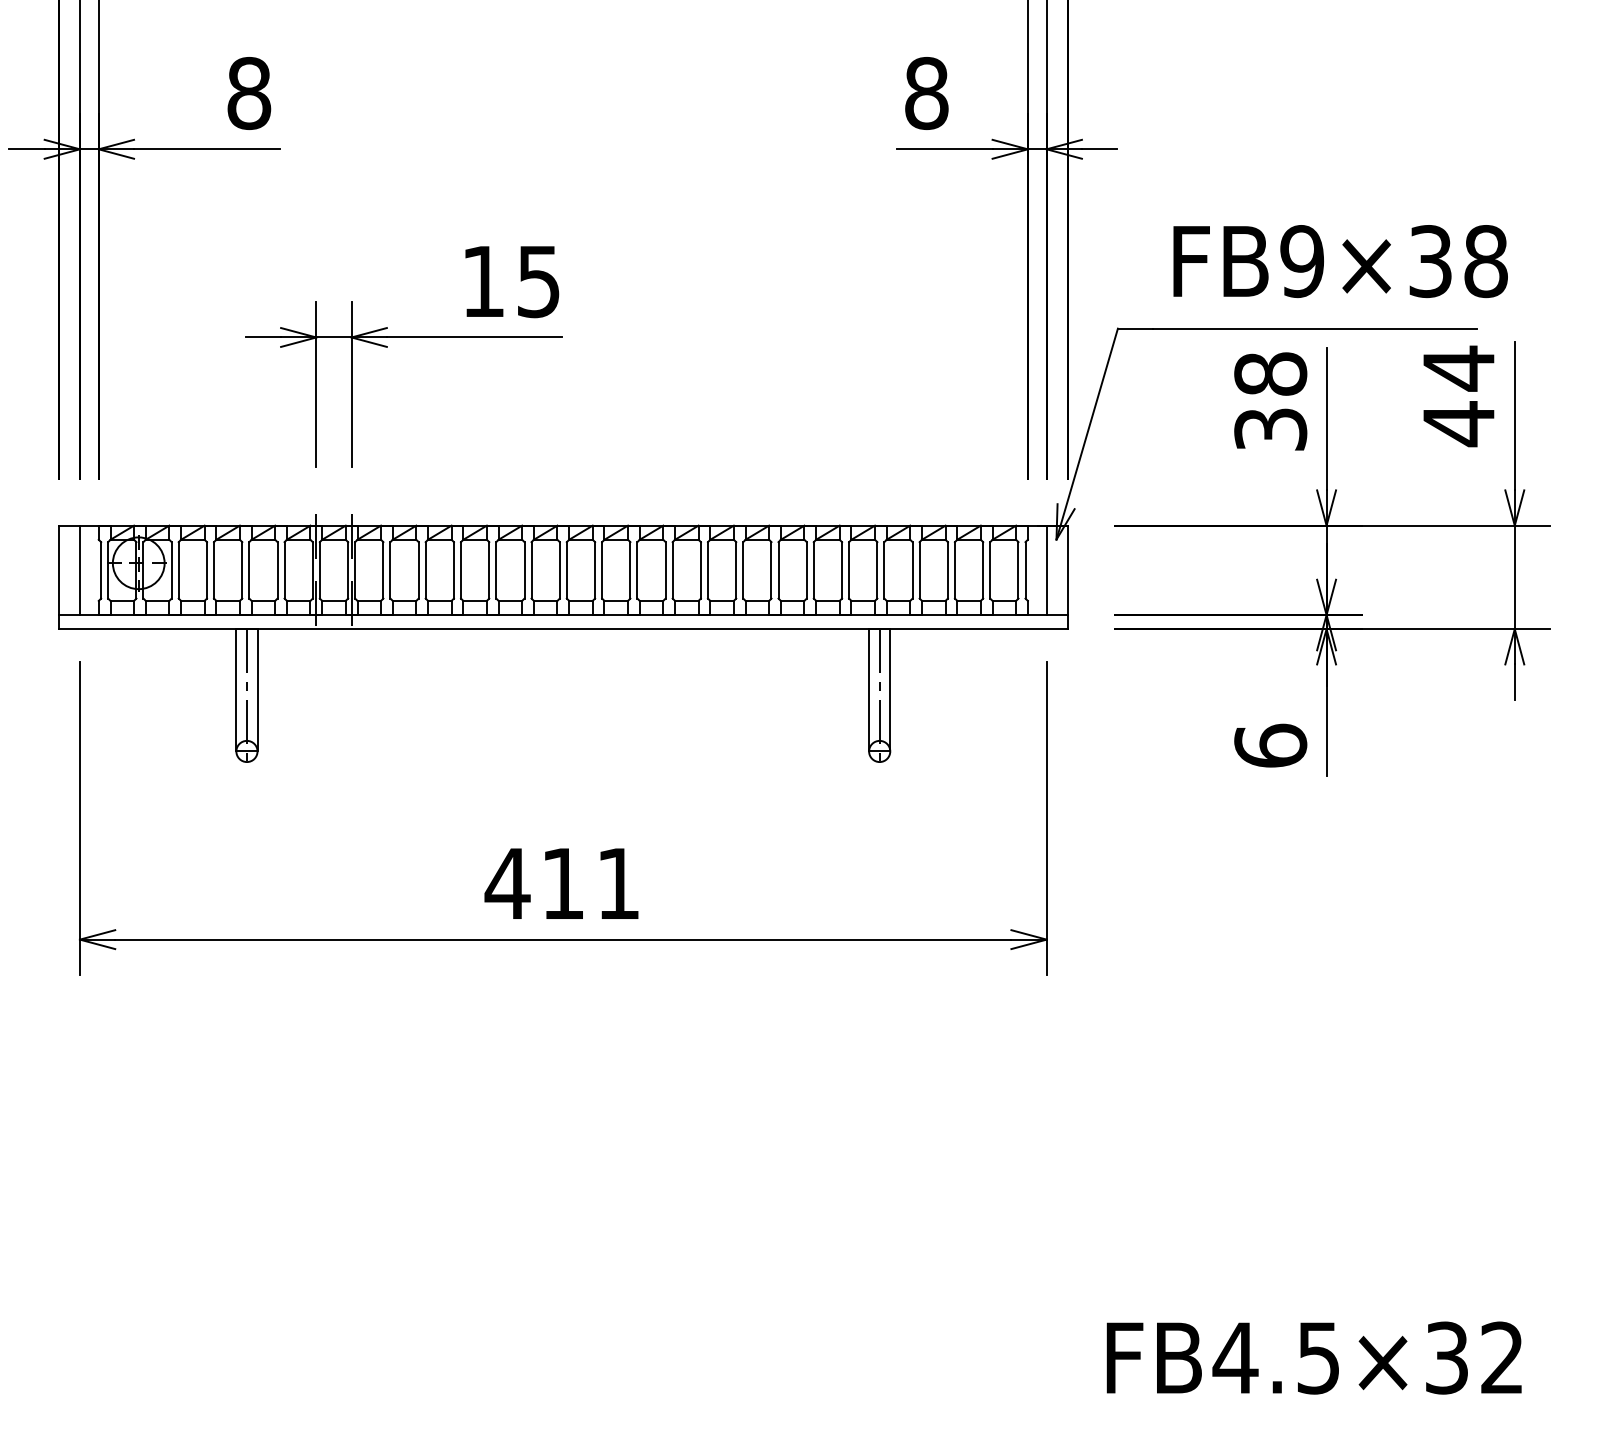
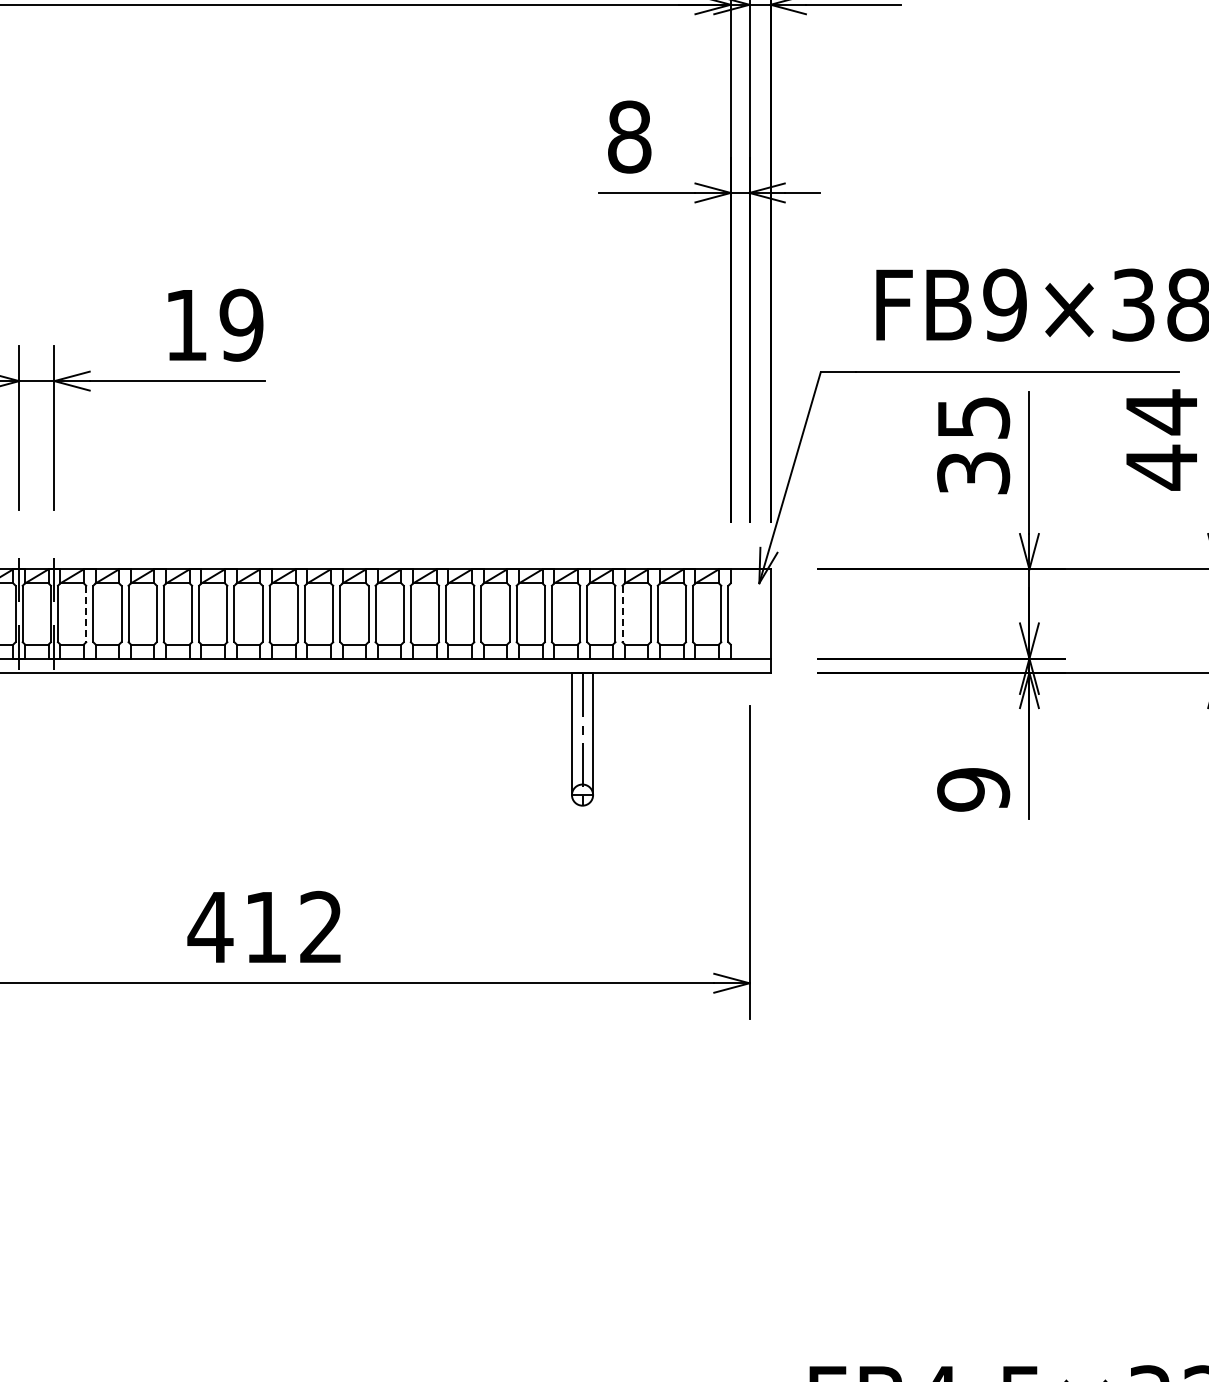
text: (538, 281) -> (241, 325), 15 -> 19
text: (1270, 373) -> (973, 417), 38 -> 35
line: (383, 570) -> (86, 614), solid -> dashed
line: (919, 570) -> (622, 614), solid -> dashed
line: (1046, 570) -> (749, 614), removed
text: (1270, 745) -> (973, 789), 6 -> 9
text: (617, 882) -> (320, 926), 411 -> 412

